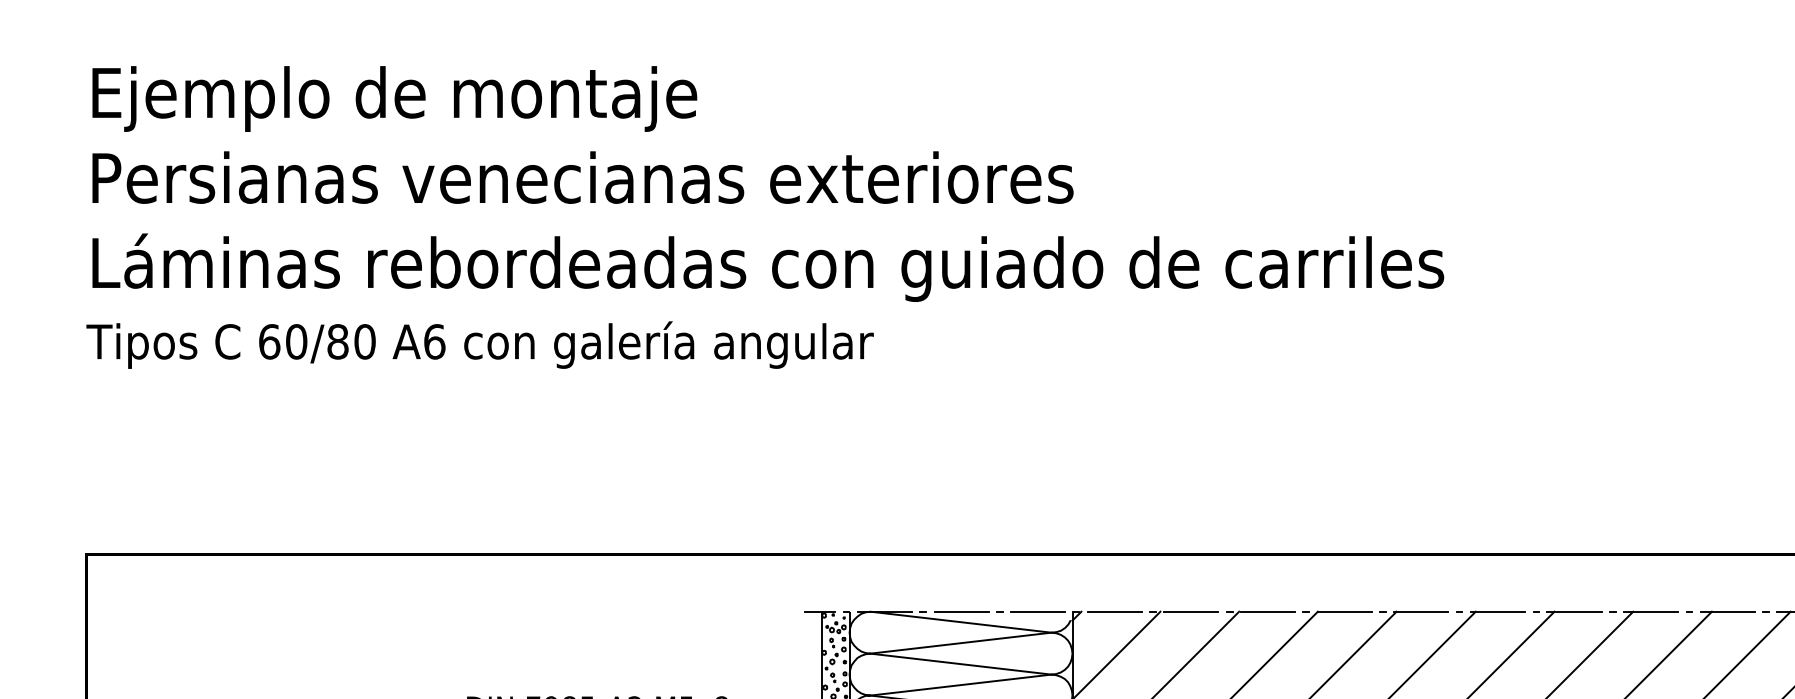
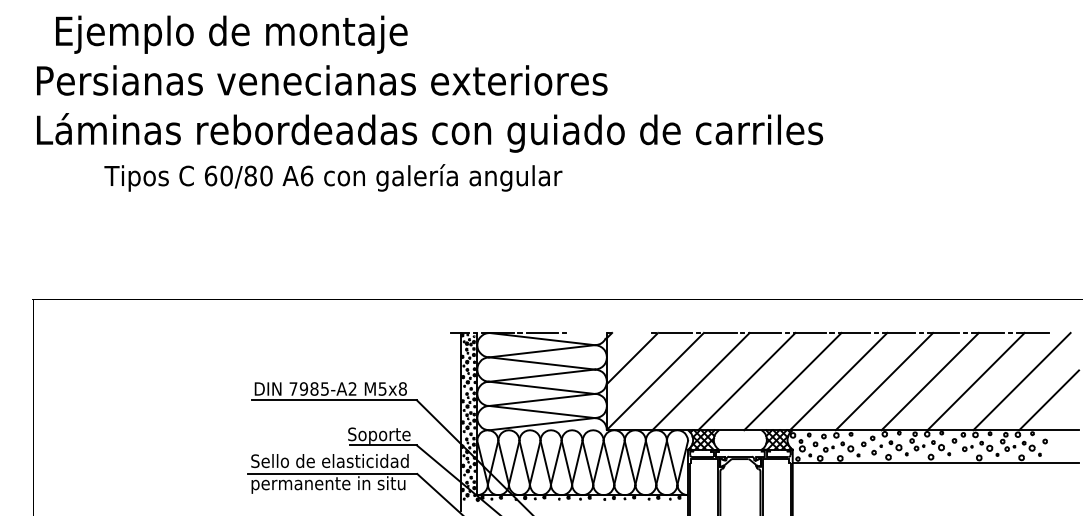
text: (394, 98) -> (231, 34), moved
text: (480, 344) -> (333, 177), moved
line: (1037, 610) -> (586, 332), removed
line: (1114, 610) -> (631, 332), removed

